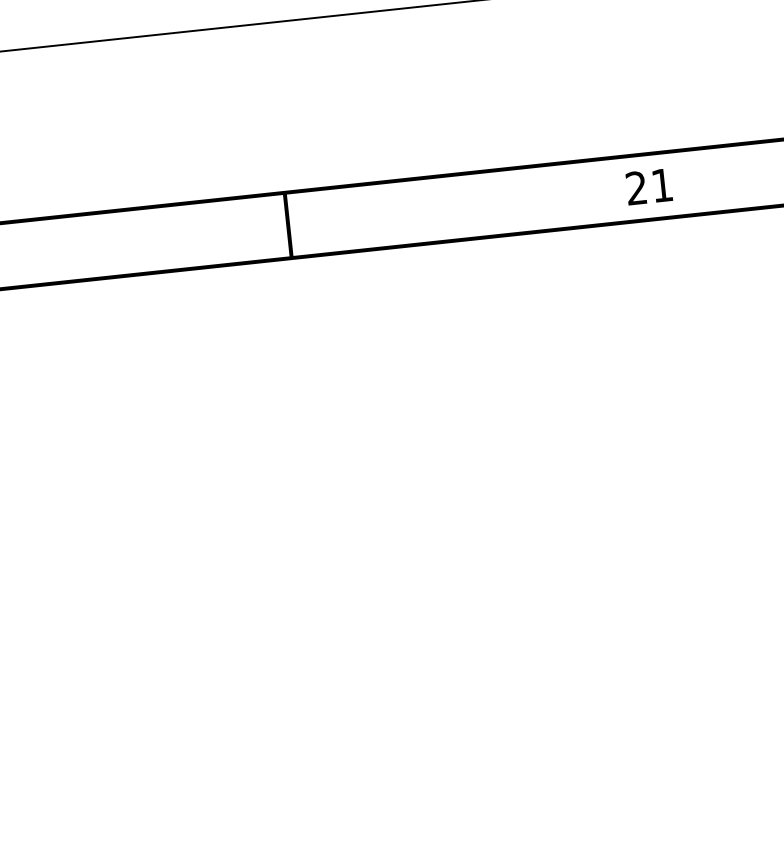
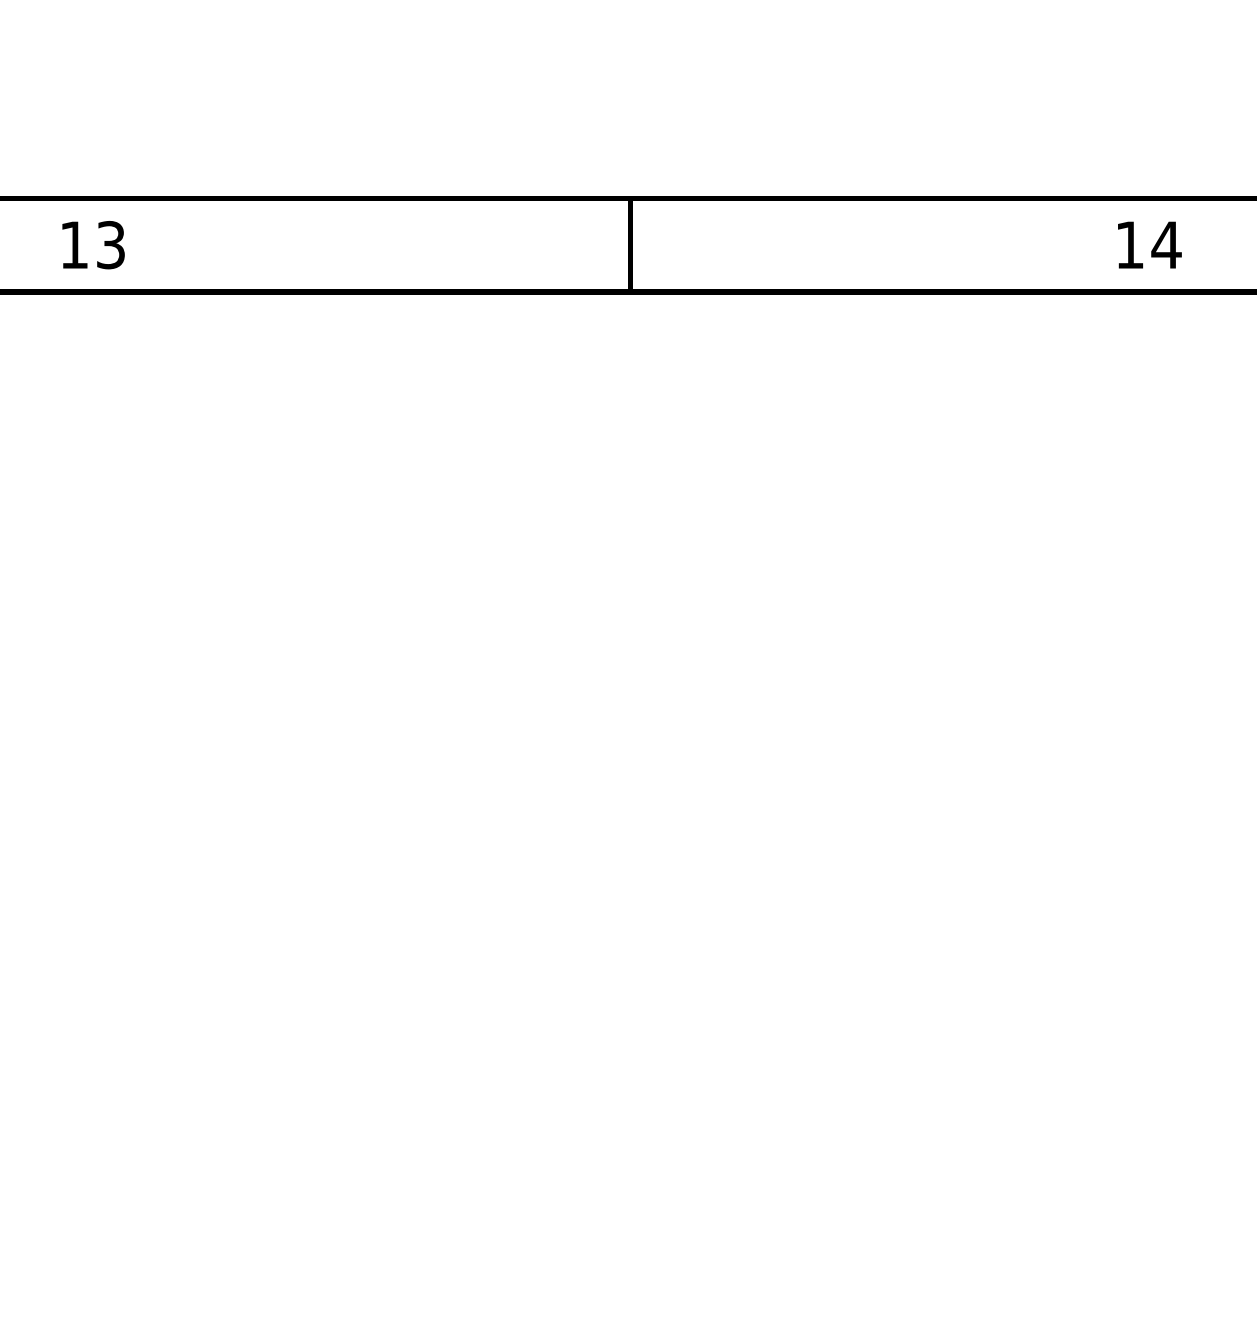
text: (649, 186) -> (1148, 244), 21 -> 14

